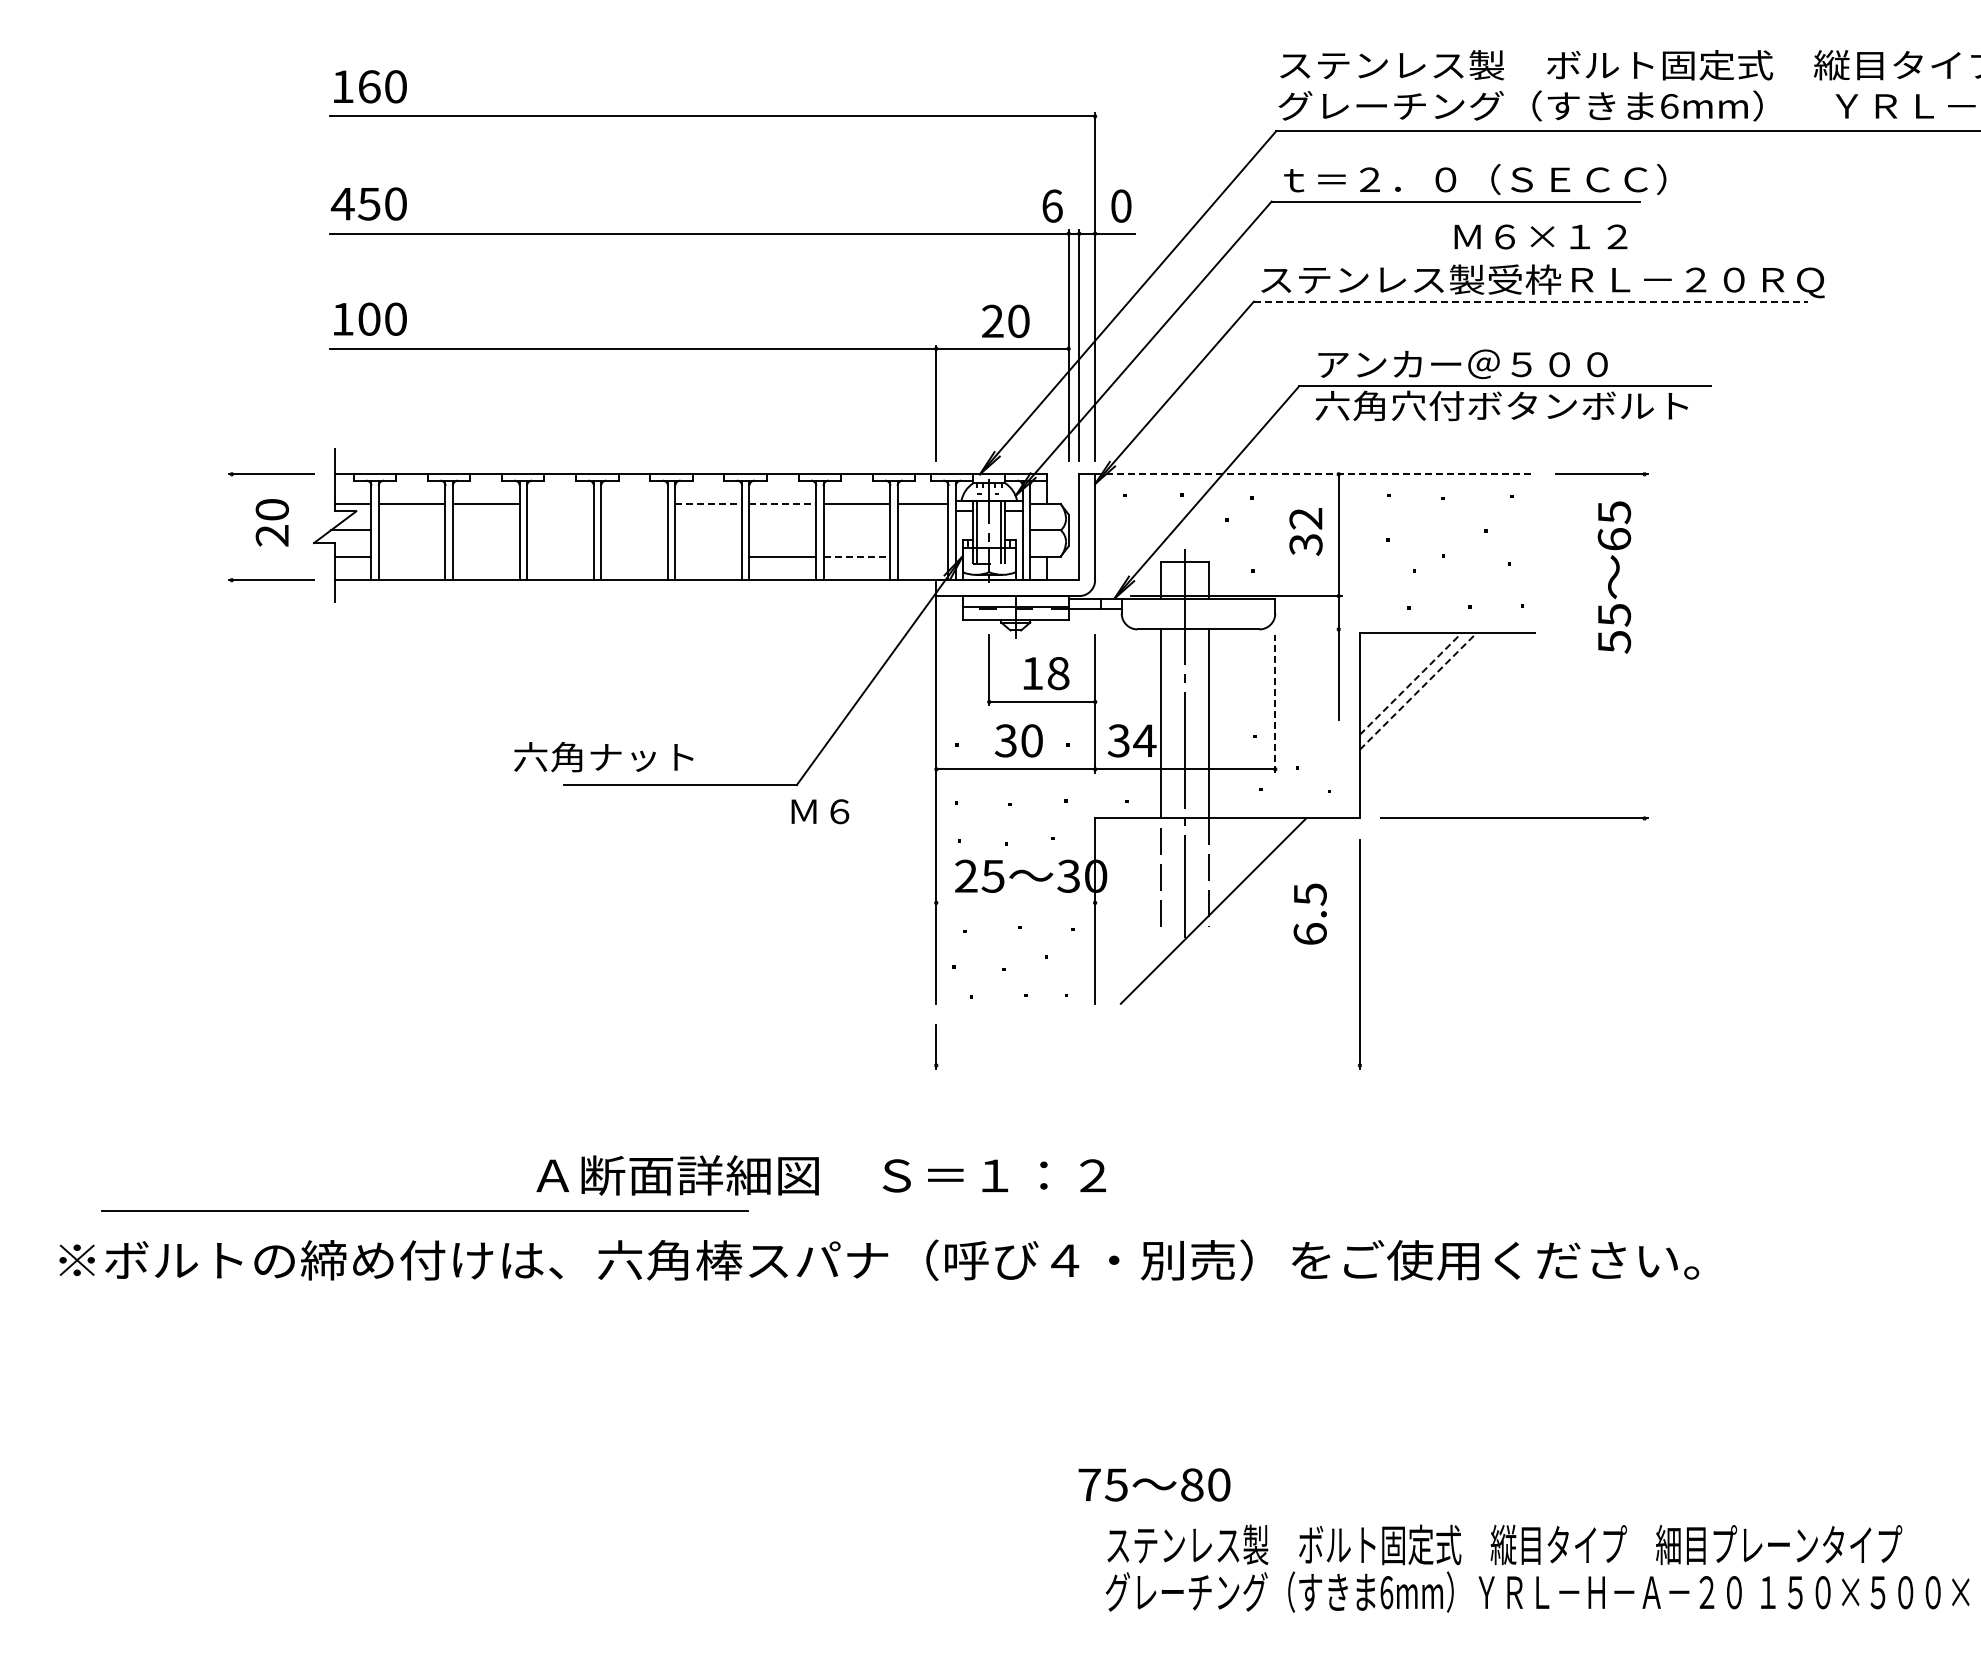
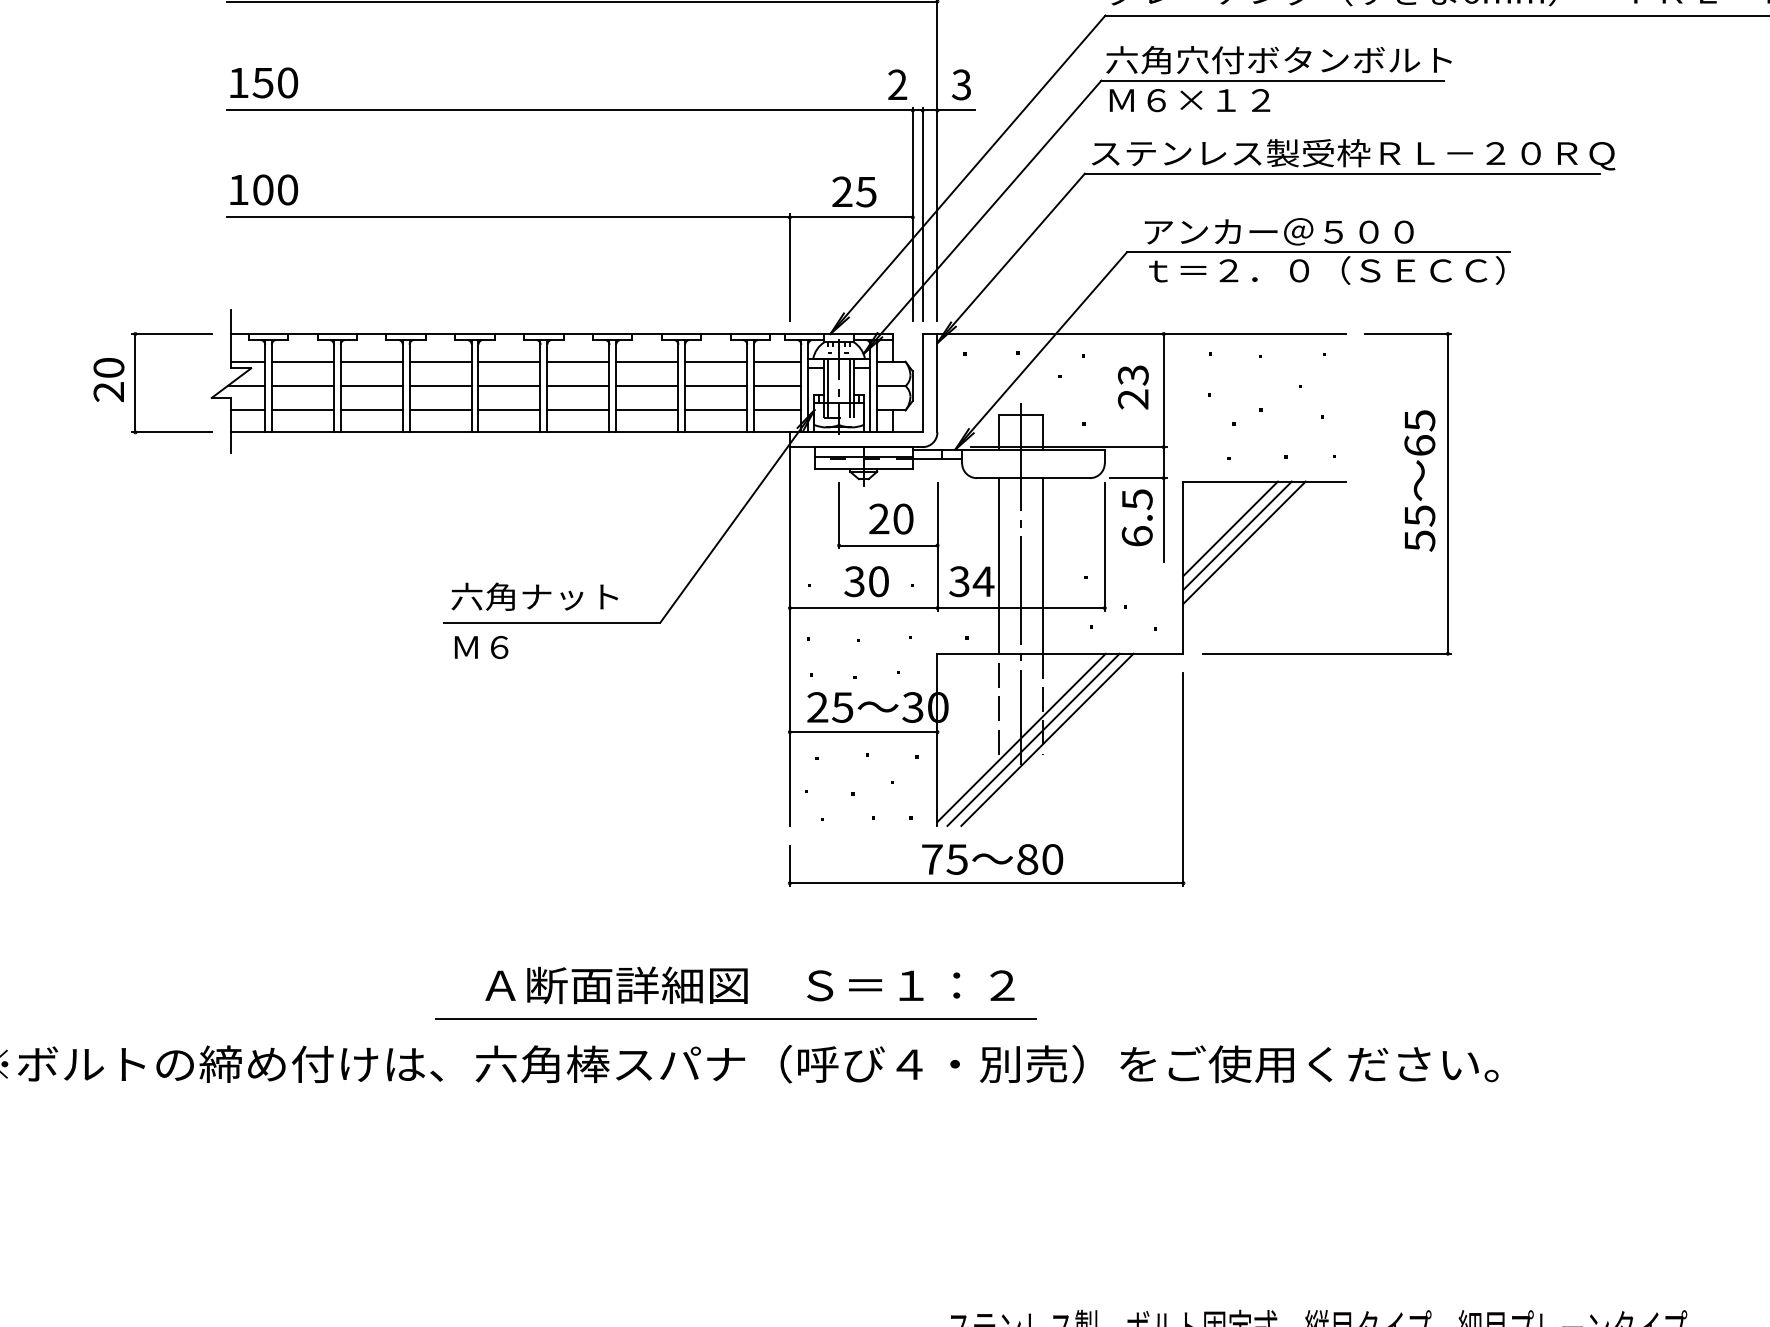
text: (1471, 179) -> (1287, 60), ｔ＝２．０（ＳＥＣＣ） -> 六角穴付ボタンボルト
text: (342, 204) -> (238, 83), 450 -> 150
text: (1052, 205) -> (897, 84), 6 -> 2
text: (1120, 205) -> (961, 84), 0 -> 3
text: (1540, 236) -> (1189, 100), moved
line: (1530, 301) -> (1341, 173), dashed -> solid
text: (1018, 320) -> (866, 191), 20 -> 25
text: (1510, 405) -> (1323, 270), 六角穴付ボタンボルト -> ｔ＝２．０（ＳＥＣＣ）
line: (1314, 474) -> (1141, 334), dashed -> solid
line: (559, 504) -> (439, 362), added
line: (634, 504) -> (509, 362), added
line: (709, 504) -> (579, 362), dashed -> solid
line: (783, 504) -> (647, 362), dashed -> solid
text: (271, 522) -> (108, 379), moved
line: (231, 527) -> (135, 383), added
line: (411, 530) -> (302, 386), added
line: (485, 530) -> (371, 386), added
line: (559, 530) -> (439, 386), added
line: (634, 530) -> (509, 386), added
line: (708, 530) -> (578, 386), added
line: (782, 530) -> (646, 386), added
line: (856, 530) -> (715, 386), added
line: (922, 530) -> (777, 386), added
text: (1306, 531) -> (1133, 387), 32 -> 23
line: (411, 556) -> (302, 410), added
line: (485, 556) -> (371, 410), added
line: (559, 556) -> (439, 410), added
line: (634, 556) -> (509, 410), added
line: (708, 556) -> (578, 410), added
line: (857, 556) -> (716, 410), dashed -> solid
line: (922, 556) -> (777, 410), added
text: (1614, 577) -> (1419, 480), moved
line: (1310, 629) -> (1137, 478), added
line: (1644, 646) -> (1447, 493), added
text: (1045, 673) -> (891, 519), 18 -> 20
line: (1410, 683) -> (1230, 528), dashed -> solid
line: (1418, 691) -> (1237, 535), dashed -> solid
line: (1425, 698) -> (1244, 542), added
line: (1275, 703) -> (1104, 546), dashed -> solid
text: (603, 757) -> (534, 597), moved
text: (820, 811) -> (481, 647), moved
line: (1015, 902) -> (863, 731), added
line: (1185, 908) -> (1021, 737), added
line: (1198, 910) -> (1033, 739), added
text: (1309, 913) -> (1136, 517), moved
line: (1147, 1065) -> (986, 883), added
text: (820, 1175) -> (749, 985), moved
line: (424, 1210) -> (736, 1017), moved
text: (1154, 1484) -> (992, 859), moved

